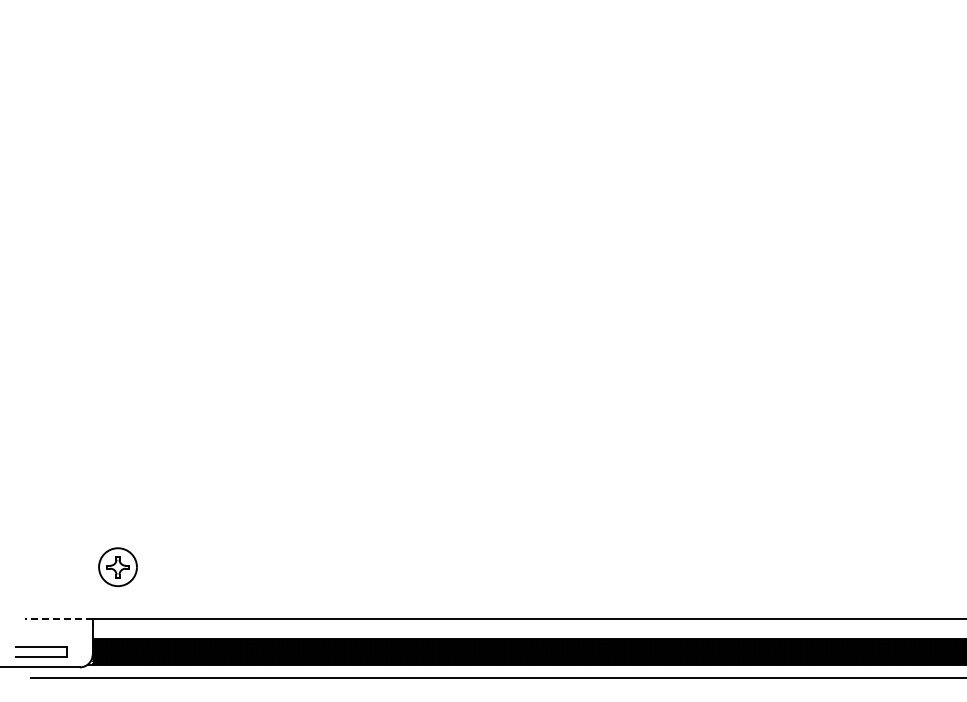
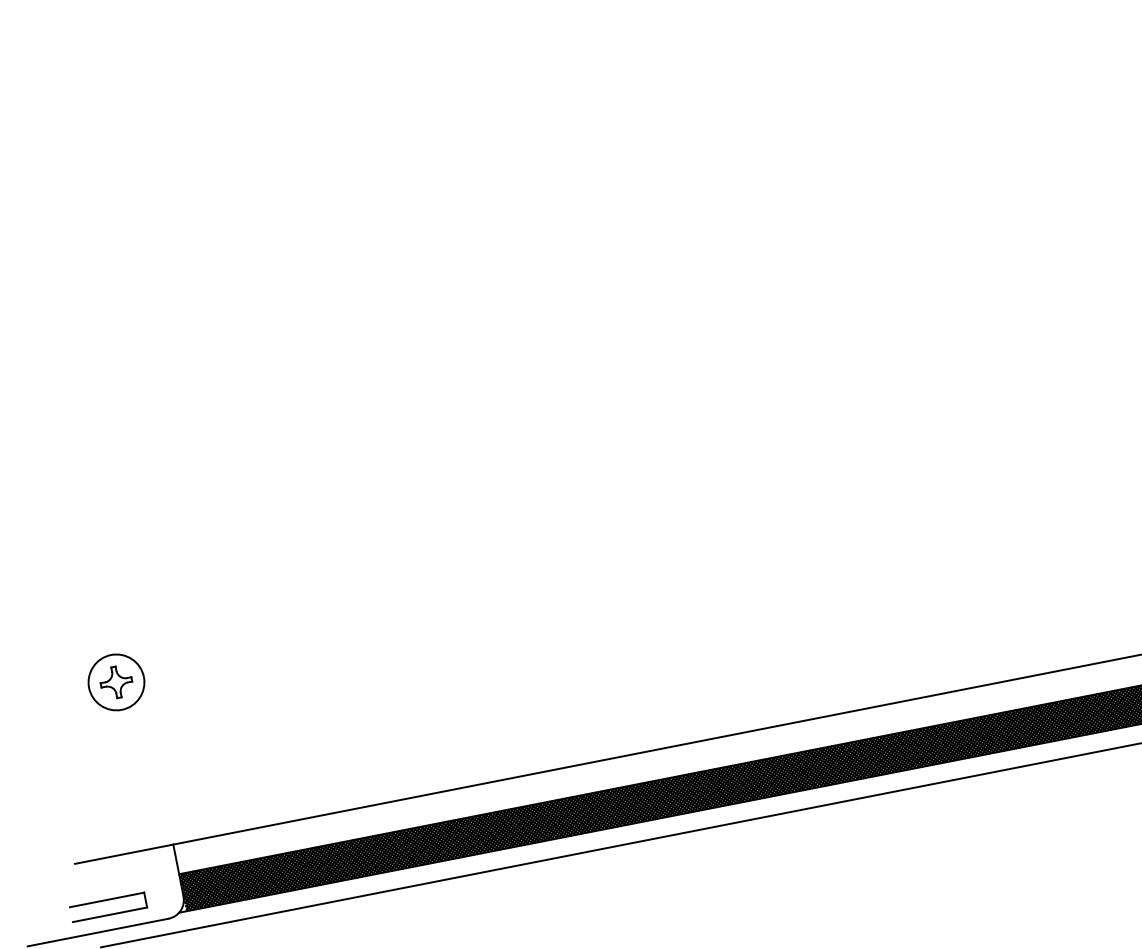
part: (117, 567) -> (115, 683), moved
line: (58, 618) -> (123, 854), dashed -> solid

